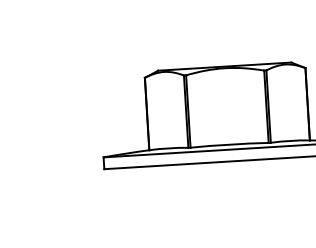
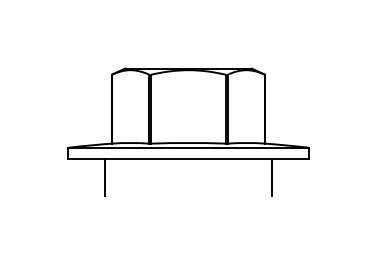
line: (143, 186) -> (104, 177), added

